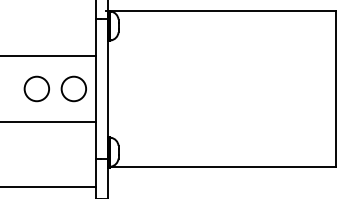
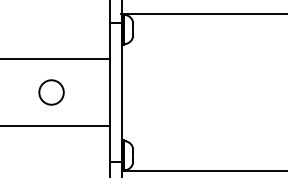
circle: (73, 88) -> (88, 92), removed

